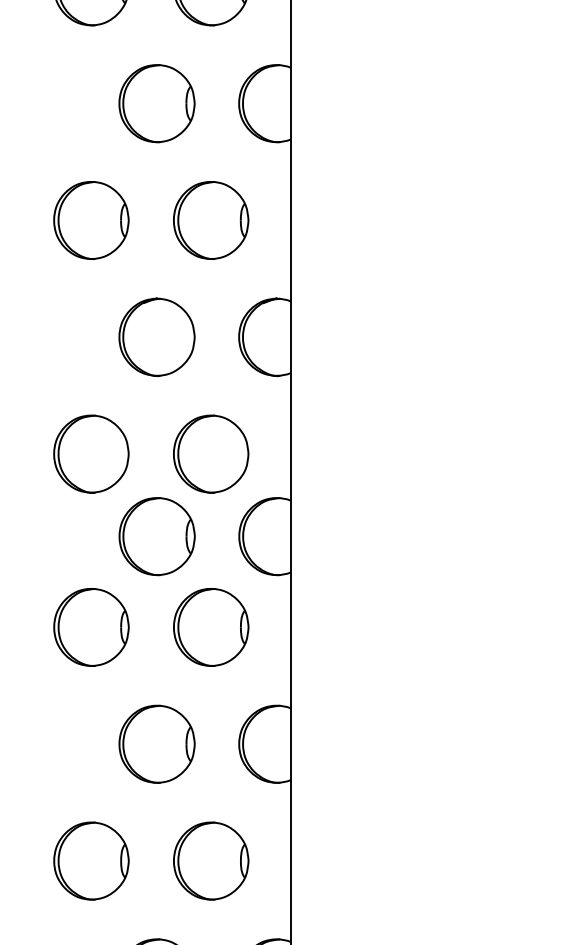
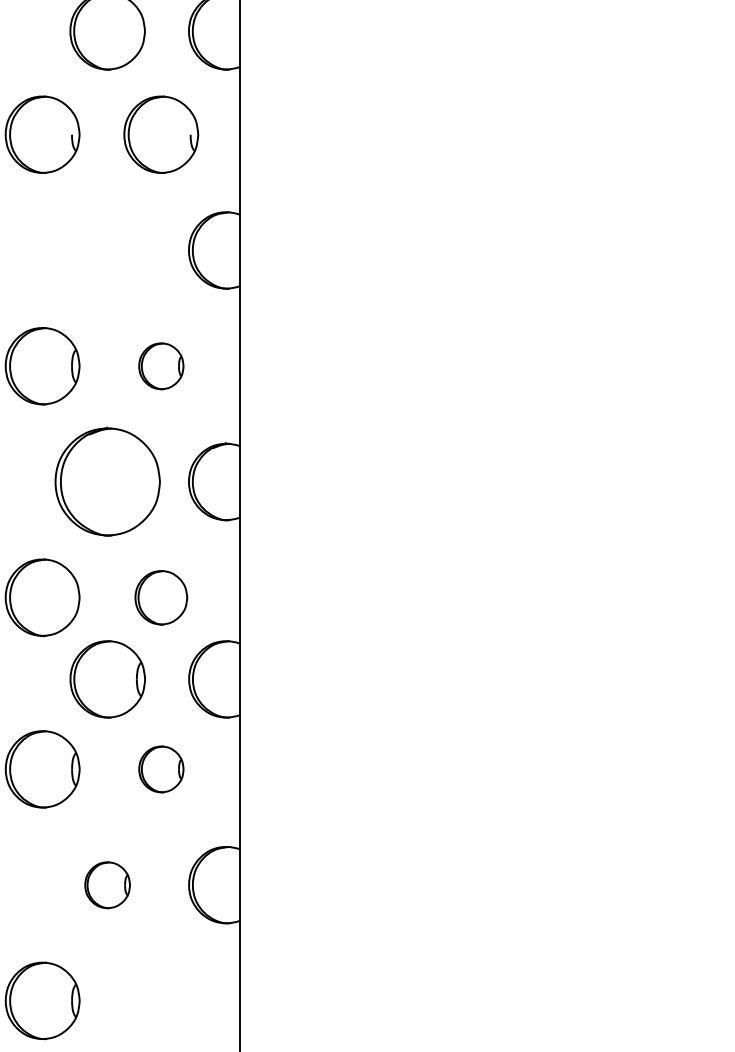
part: (156, 103) -> (107, 250), removed
part: (211, 220) -> (161, 366), size x0.6
part: (156, 336) -> (107, 481), size x1.4
part: (211, 453) -> (161, 597), size x0.7
part: (211, 627) -> (161, 769), size x0.6
part: (156, 744) -> (107, 885), size x0.6
part: (211, 860) -> (161, 1000), removed

